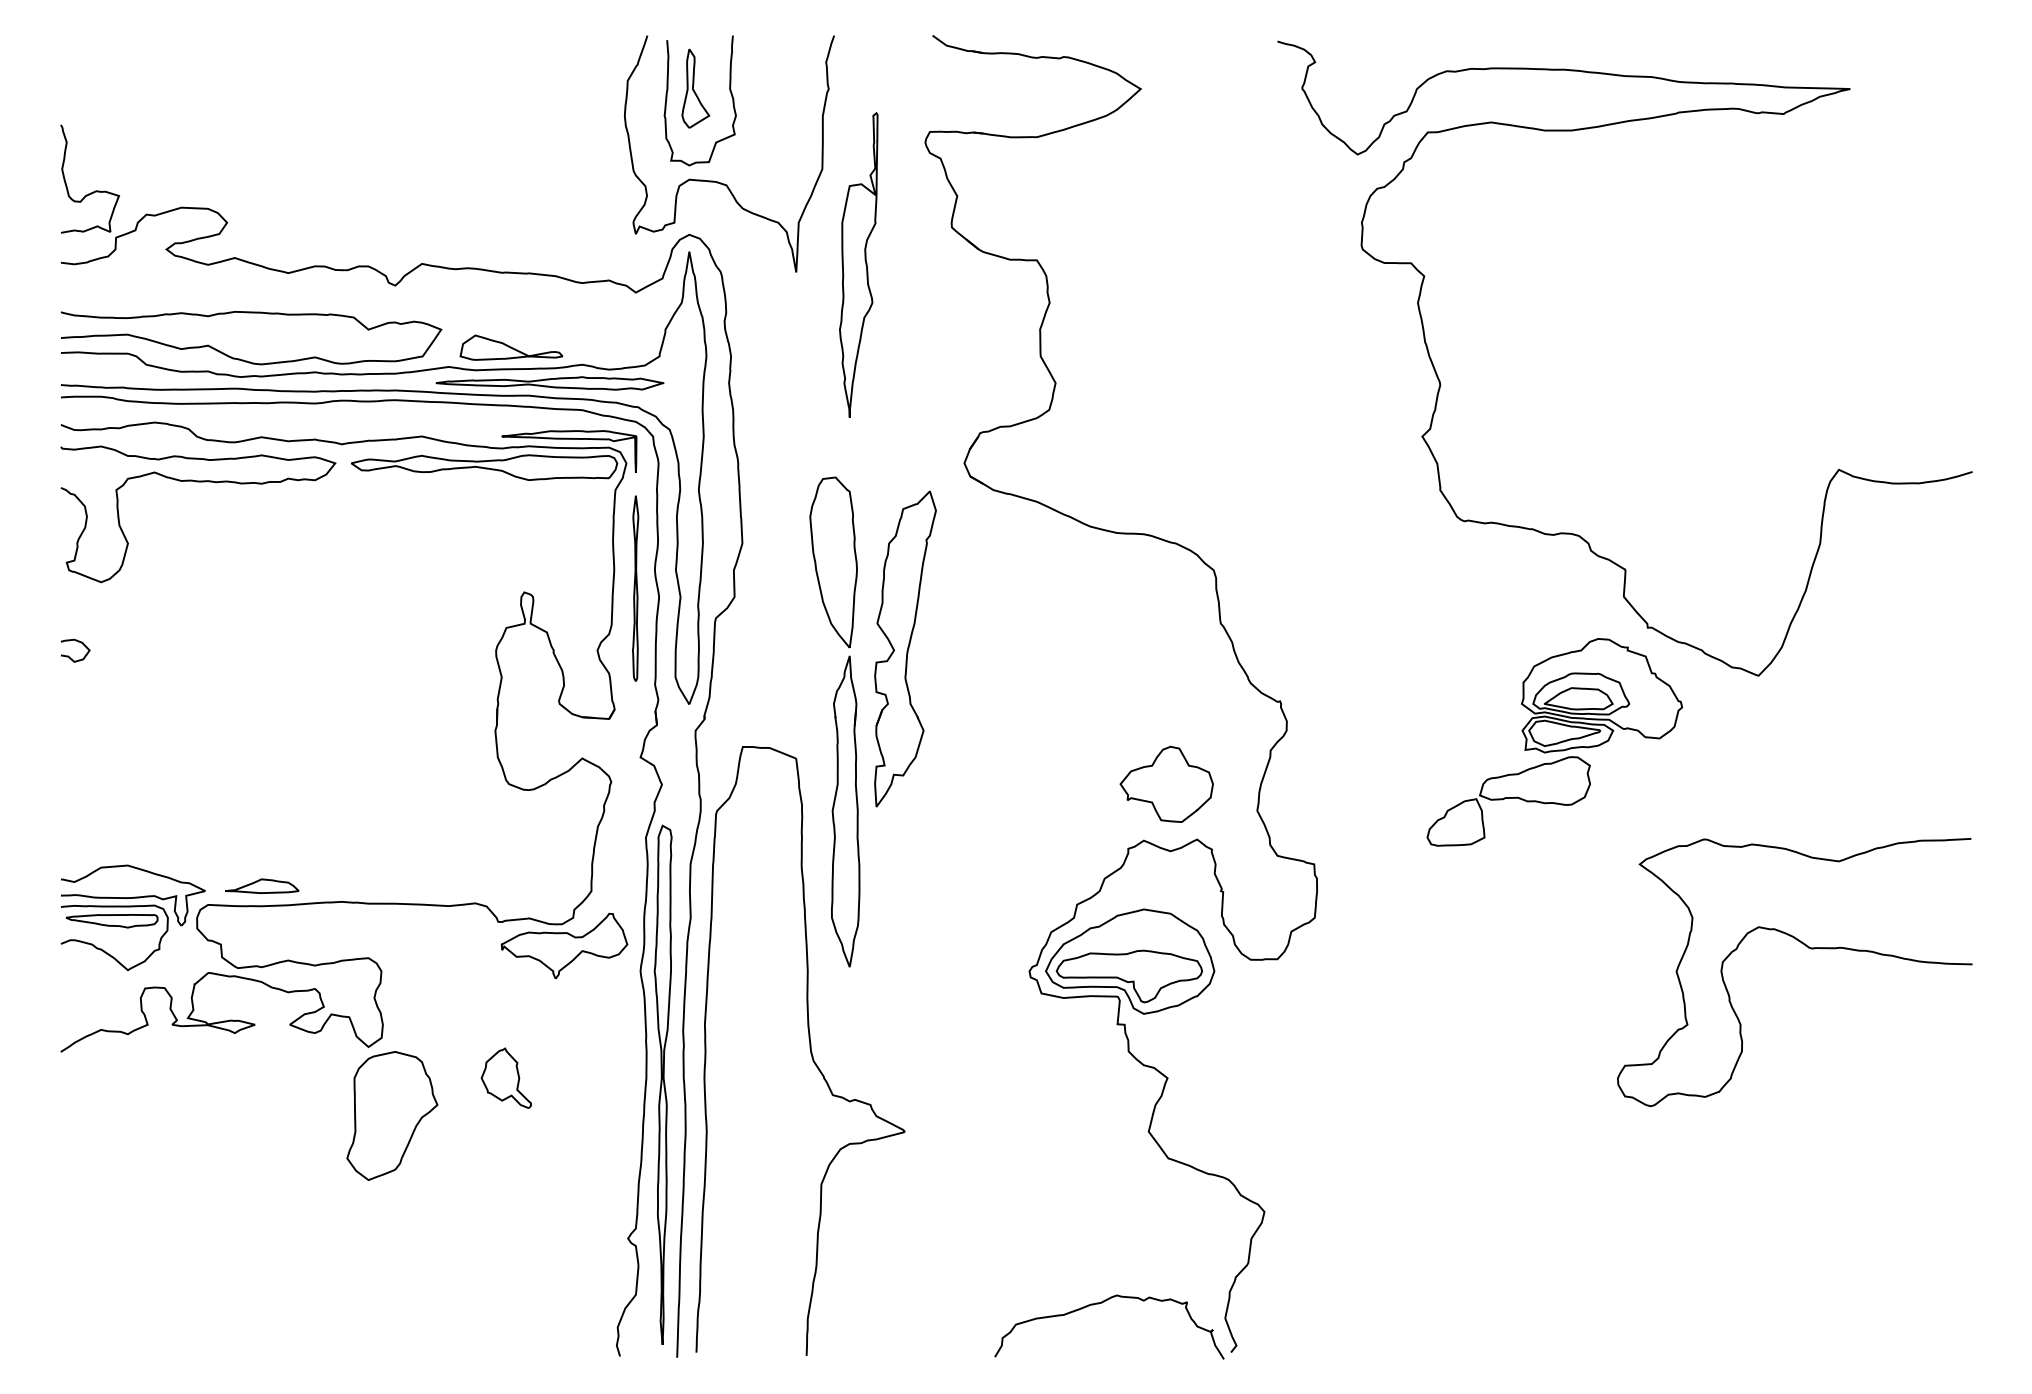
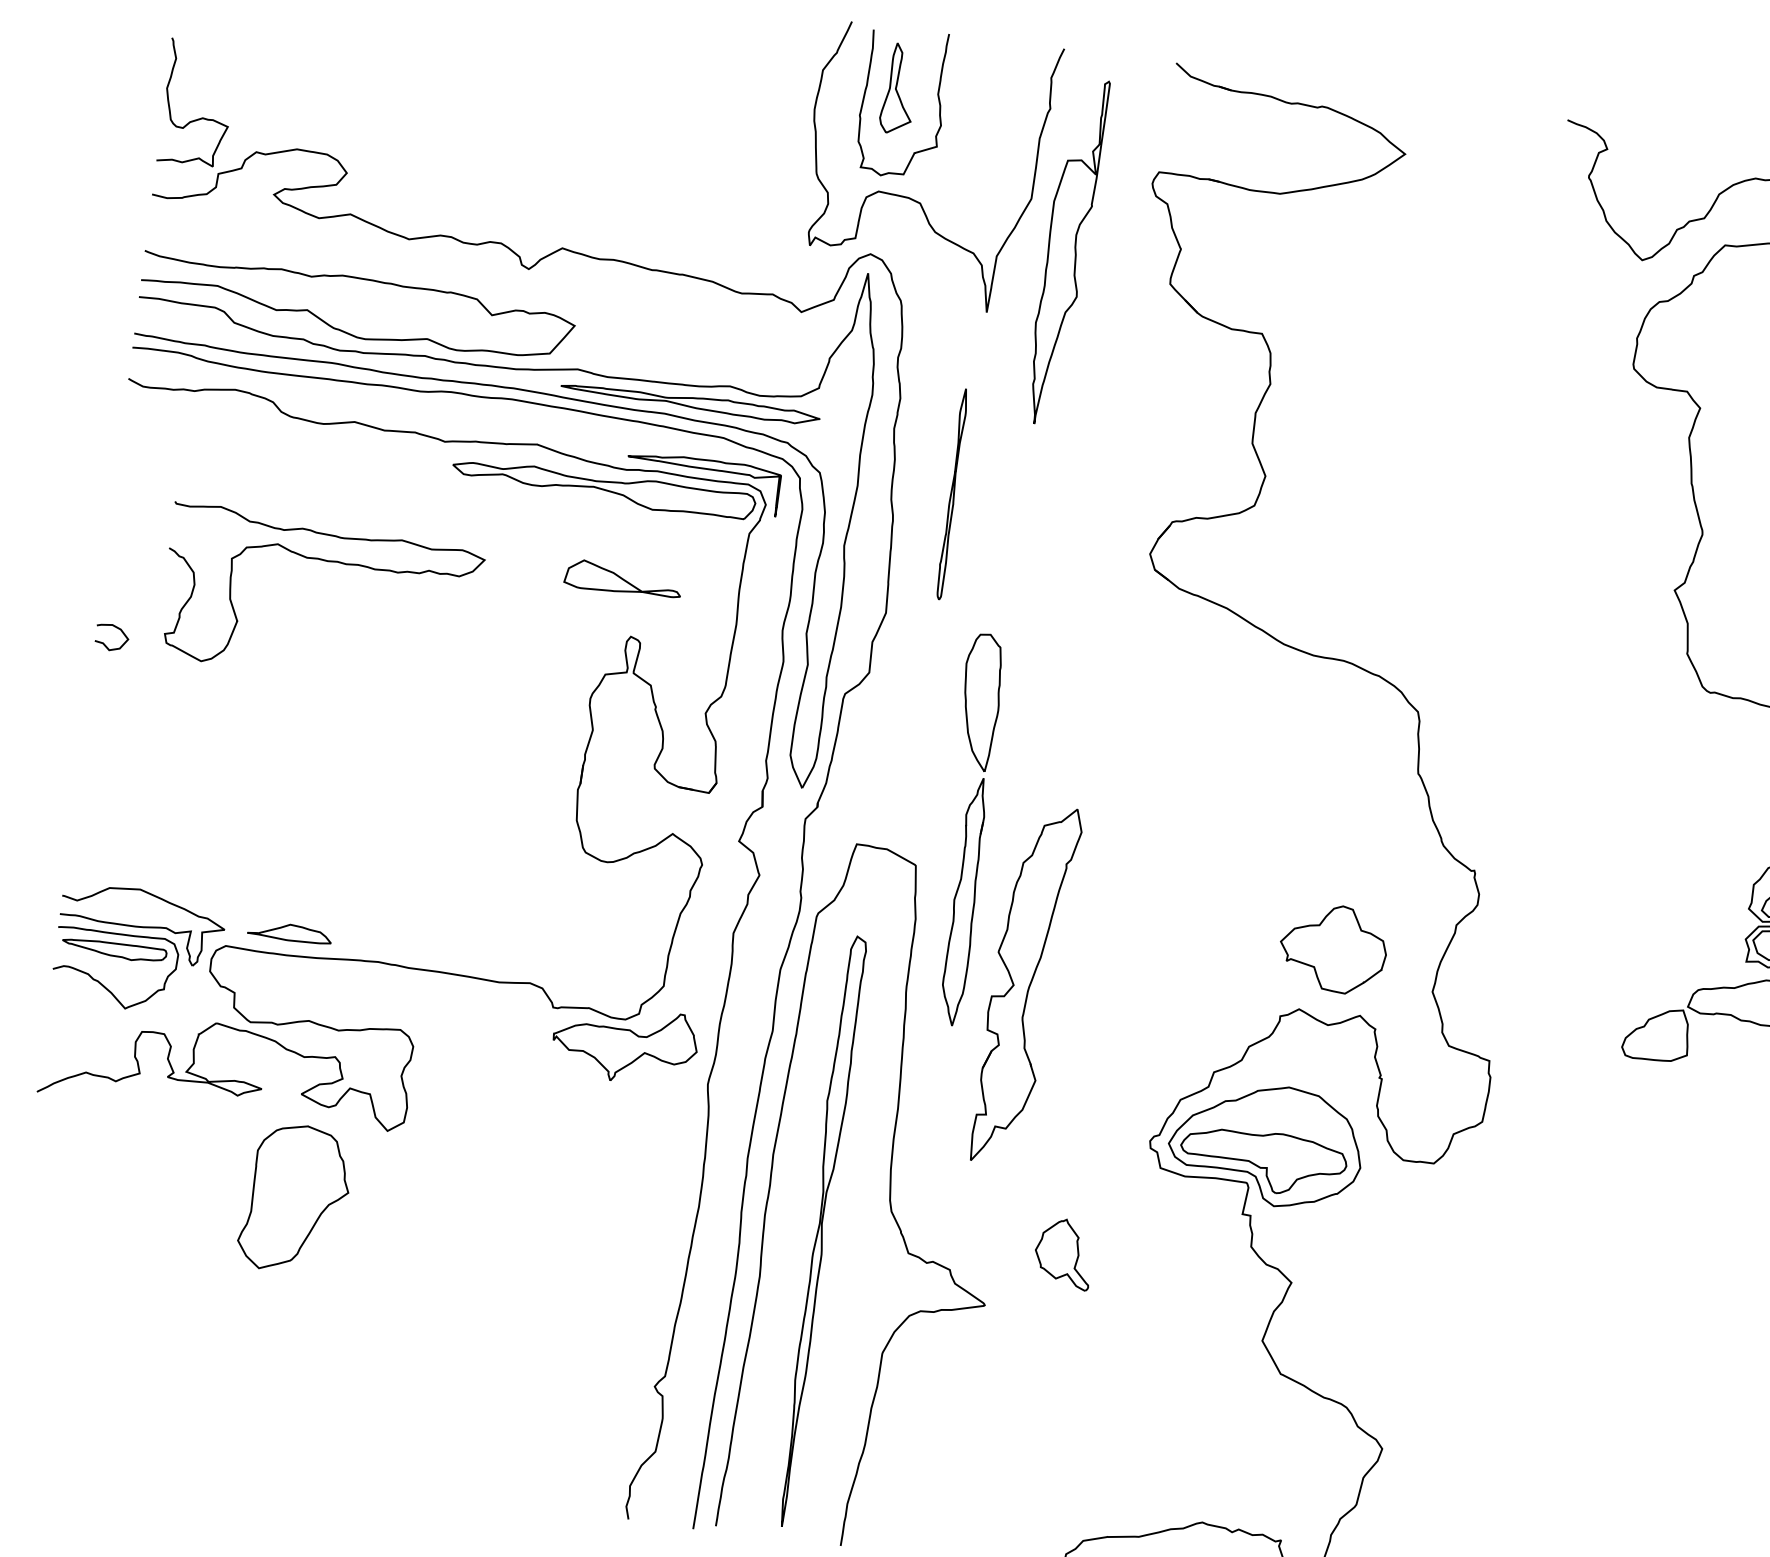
part: (858, 264) -> (1066, 251), moved
part: (511, 347) -> (623, 579), moved
curve: (198, 482) -> (326, 562), moved
part: (635, 588) -> (952, 494), moved
part: (905, 648) -> (1026, 984), moved
part: (834, 721) -> (964, 828), size x0.7
part: (505, 1077) -> (1063, 1252), moved
part: (662, 1084) -> (819, 1230), moved
part: (392, 1115) -> (295, 1198), moved

